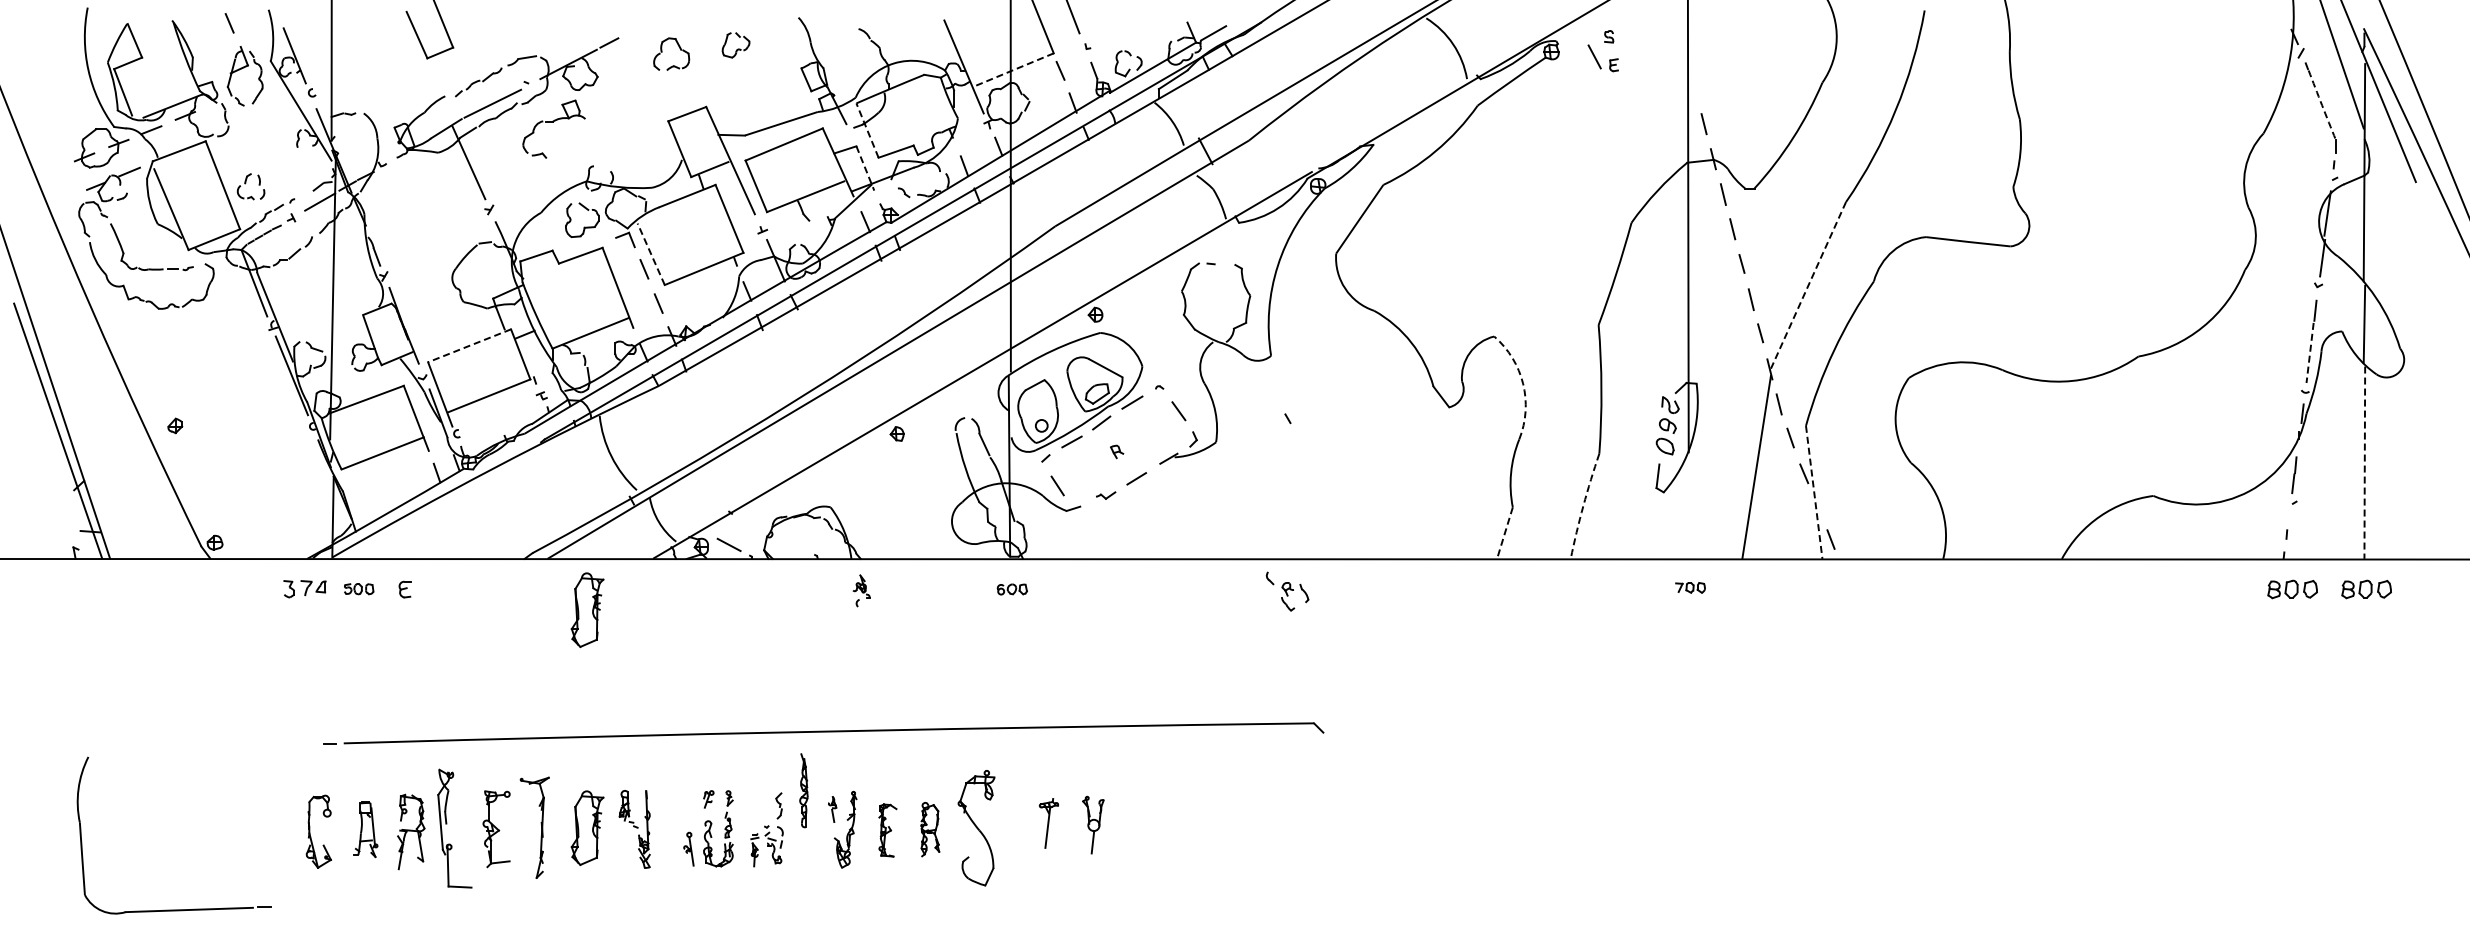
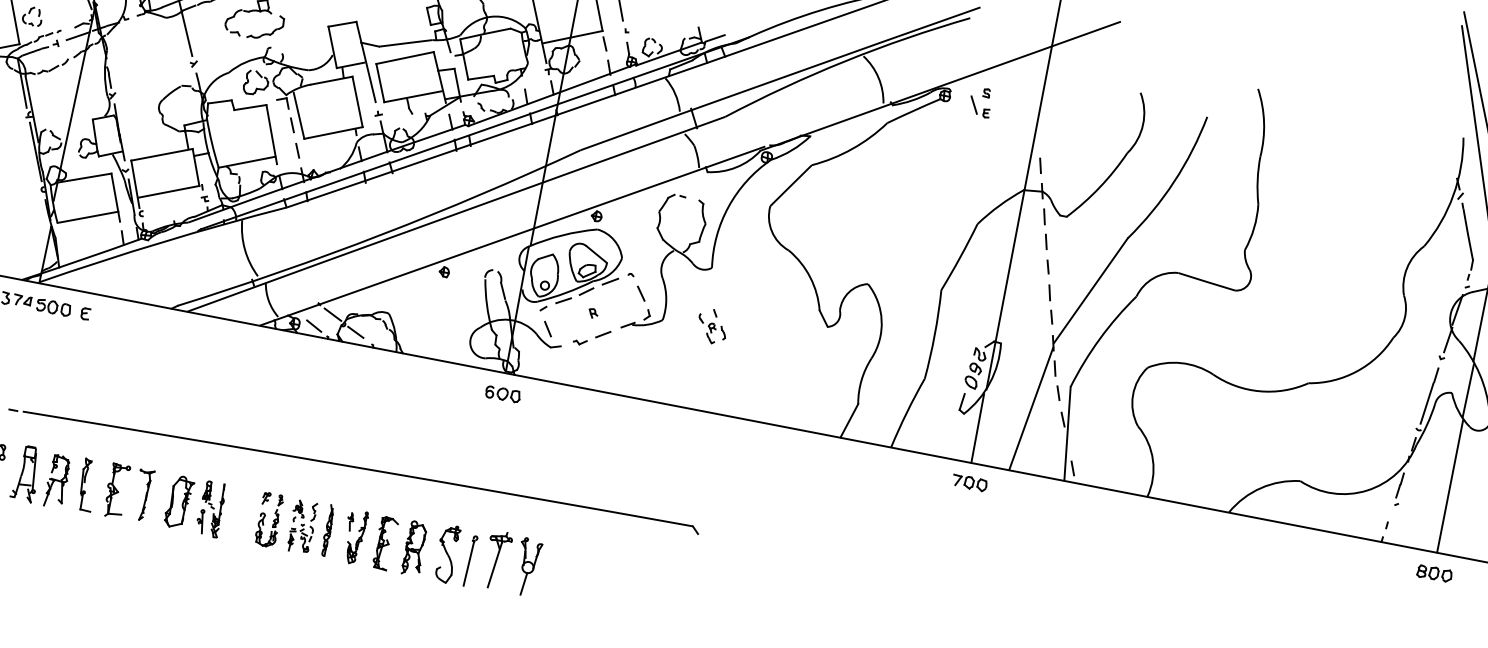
line: (1013, 70) -> (572, 37), dashed -> solid
arc: (2322, 105) -> (1468, 234), dashed -> solid
line: (867, 130) -> (464, 59), dashed -> solid
part: (583, 147) -> (266, 33), added
line: (865, 168) -> (457, 85), dashed -> solid
line: (651, 254) -> (299, 116), dashed -> solid
line: (1808, 285) -> (1090, 290), dashed -> solid
line: (469, 345) -> (161, 154), dashed -> solid
line: (2310, 353) -> (1427, 403), dashed -> solid
arc: (1523, 384) -> (881, 321), dashed -> solid
line: (2364, 463) -> (1449, 486), dashed -> solid
line: (1814, 492) -> (1067, 433), dashed -> solid
arc: (1583, 505) -> (907, 412), dashed -> solid
line: (1686, 508) -> (977, 427), added
line: (752, 523) -> (333, 314), added
line: (1504, 533) -> (849, 420), dashed -> solid
line: (789, 542) -> (356, 332), added
part: (1690, 587) -> (969, 482), size x1.67
part: (358, 588) -> (53, 307), size x1.67
part: (1012, 589) -> (503, 394), size x1.67
part: (2292, 589) -> (1383, 563), removed
part: (861, 590) -> (298, 511), moved
part: (1287, 591) -> (711, 329), moved
part: (587, 609) -> (208, 351), removed
part: (803, 790) -> (327, 530), moved
part: (1048, 823) -> (496, 560), size x1.67
part: (1093, 824) -> (527, 566), size x1.43
part: (534, 827) -> (142, 494), size x0.71
part: (454, 828) -> (87, 484), size x0.62
part: (976, 828) -> (446, 553), size x0.71
part: (365, 829) -> (26, 473), size x1.43
part: (930, 829) -> (414, 548), size x1.43
part: (887, 830) -> (385, 543), size x1.43
part: (1011, 832) -> (470, 561), added
part: (688, 848) -> (200, 520), moved

